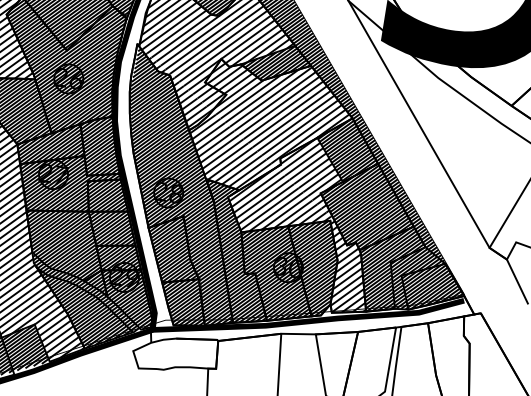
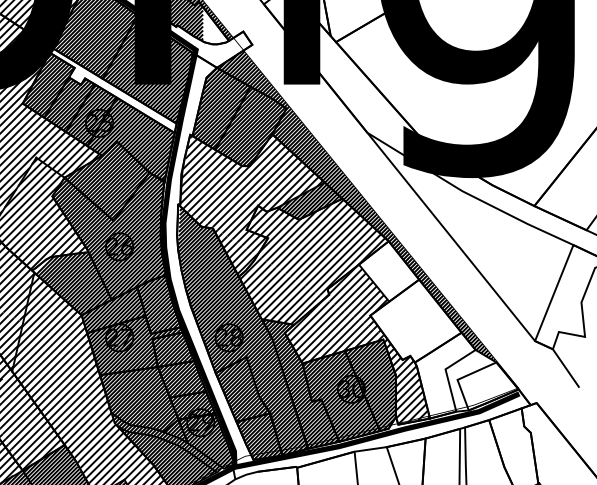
hatch: (389, 220) -> (438, 330), removed

